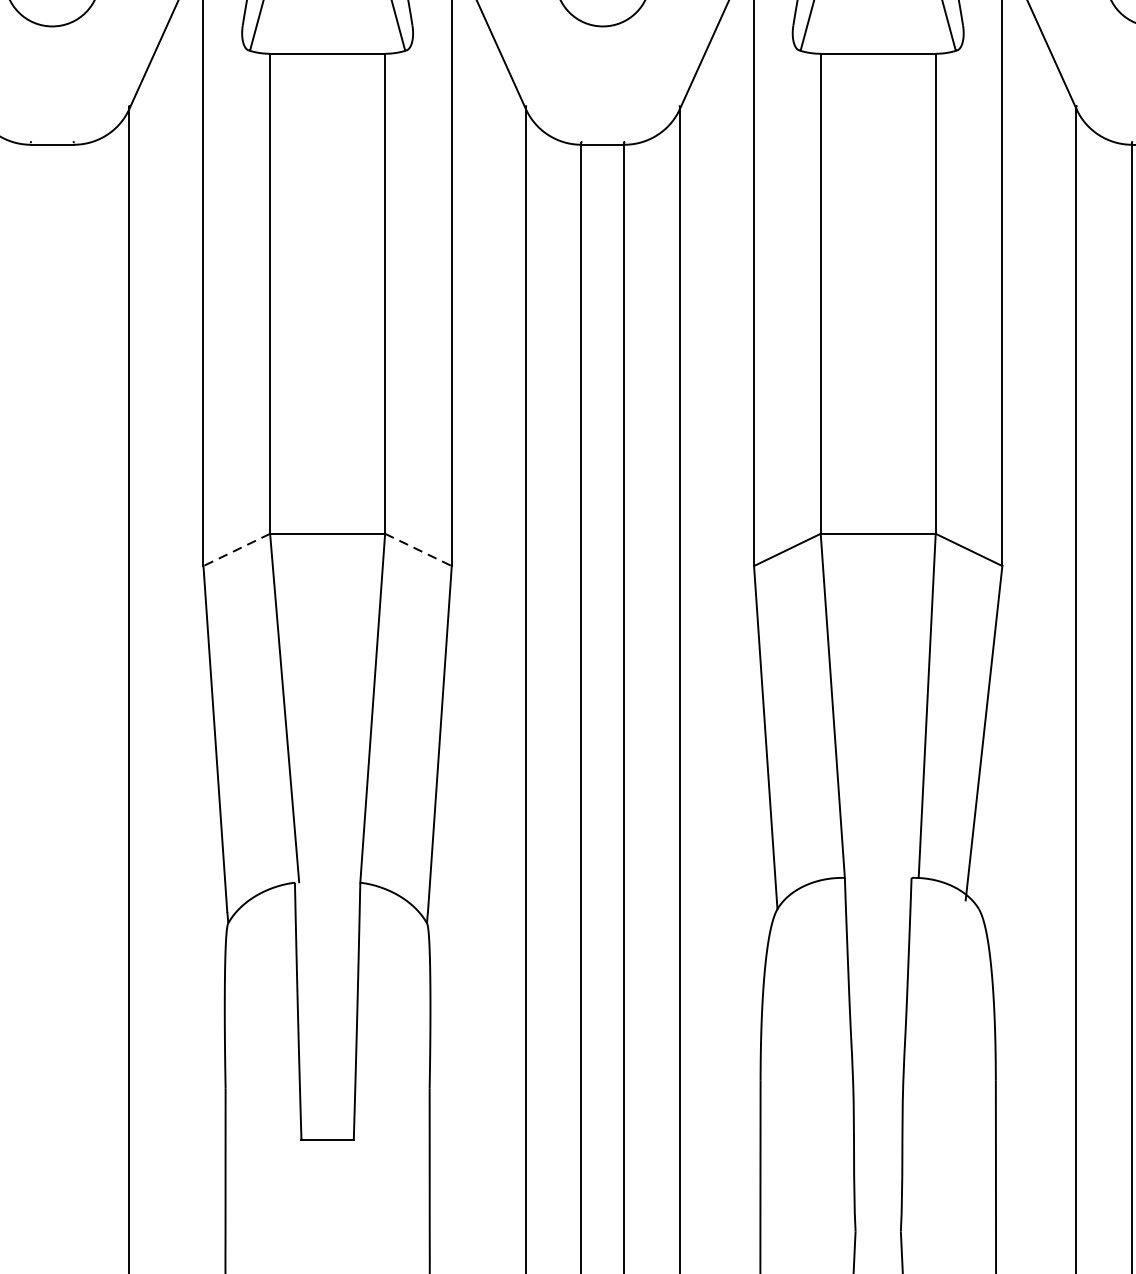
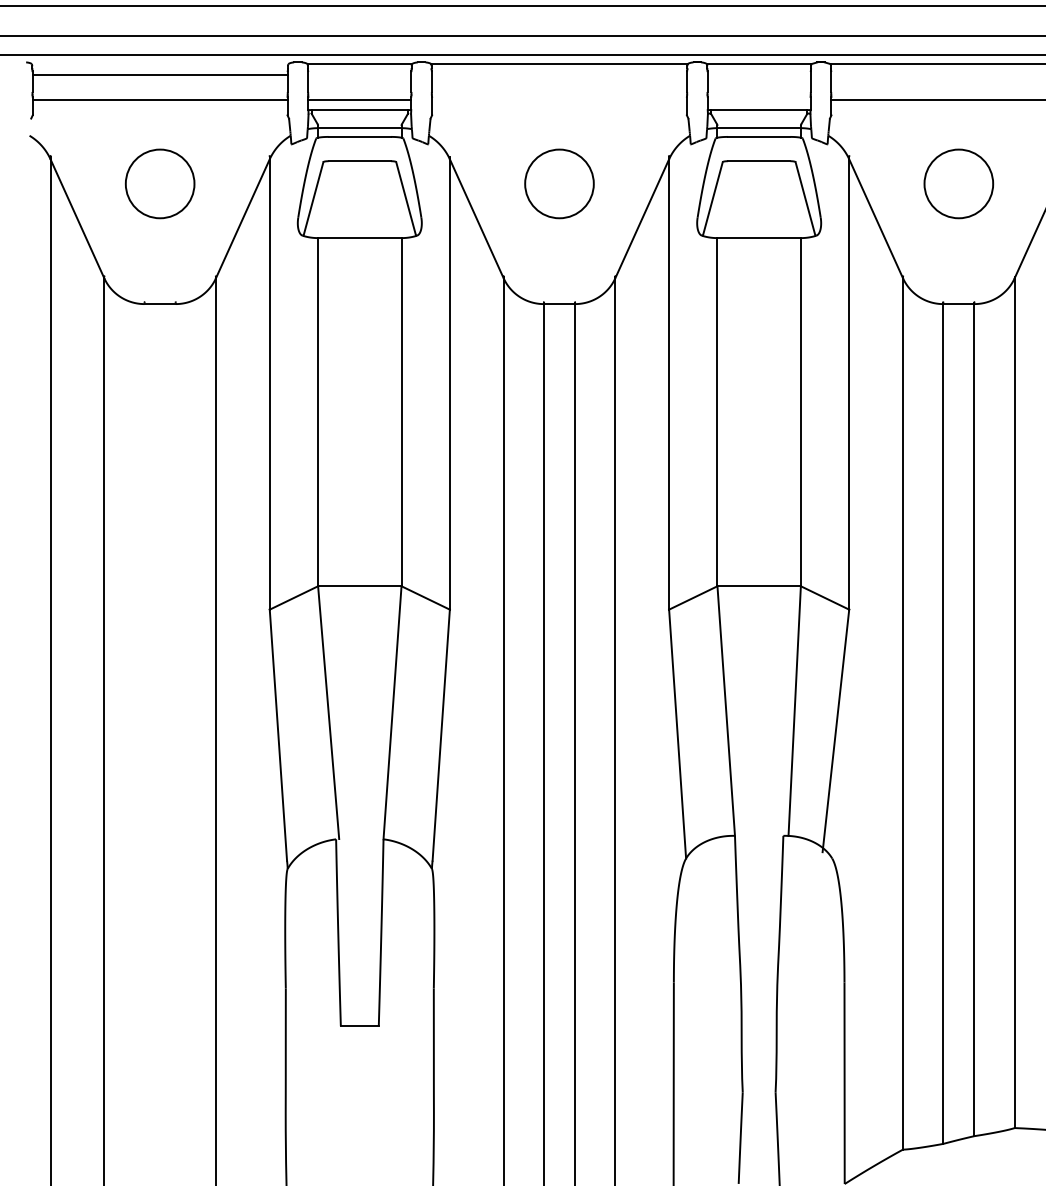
line: (236, 549) -> (293, 597), dashed -> solid
line: (418, 549) -> (425, 597), dashed -> solid

